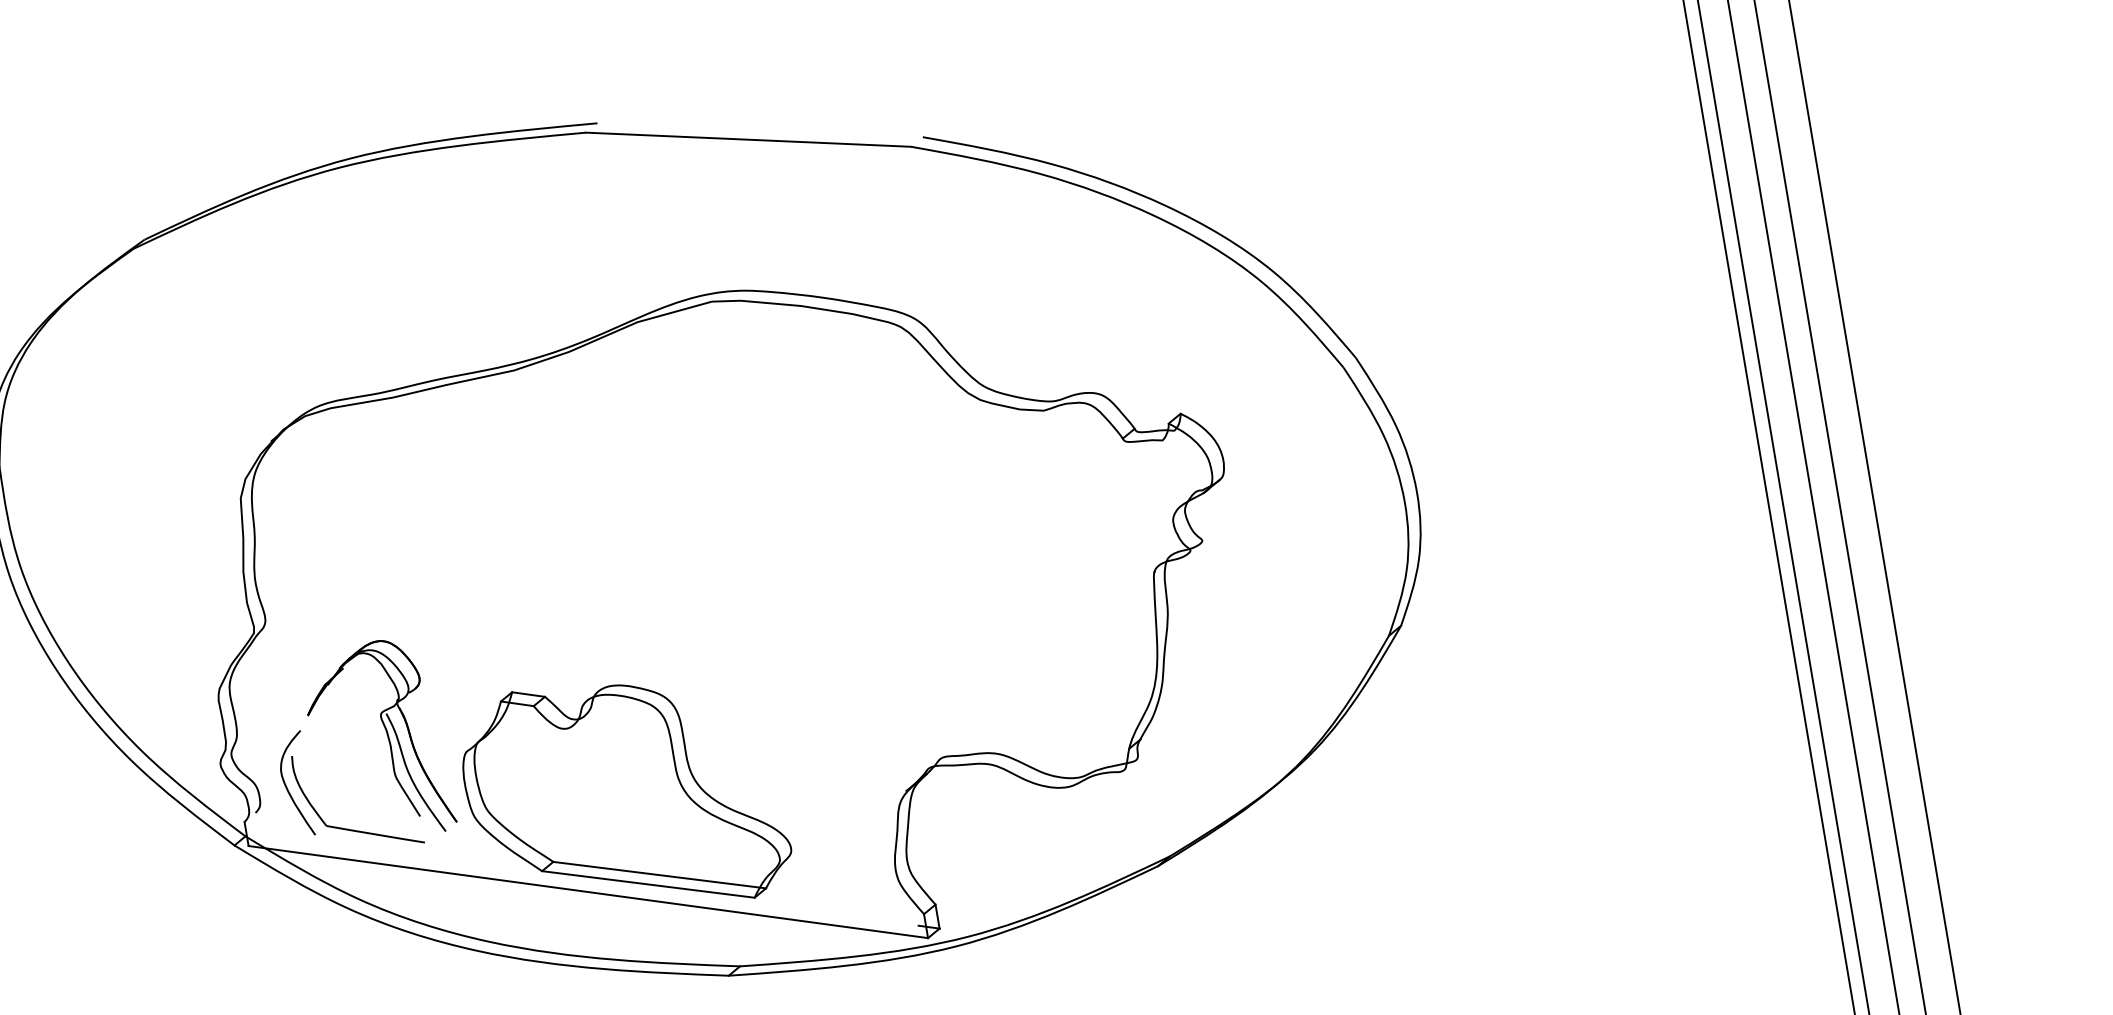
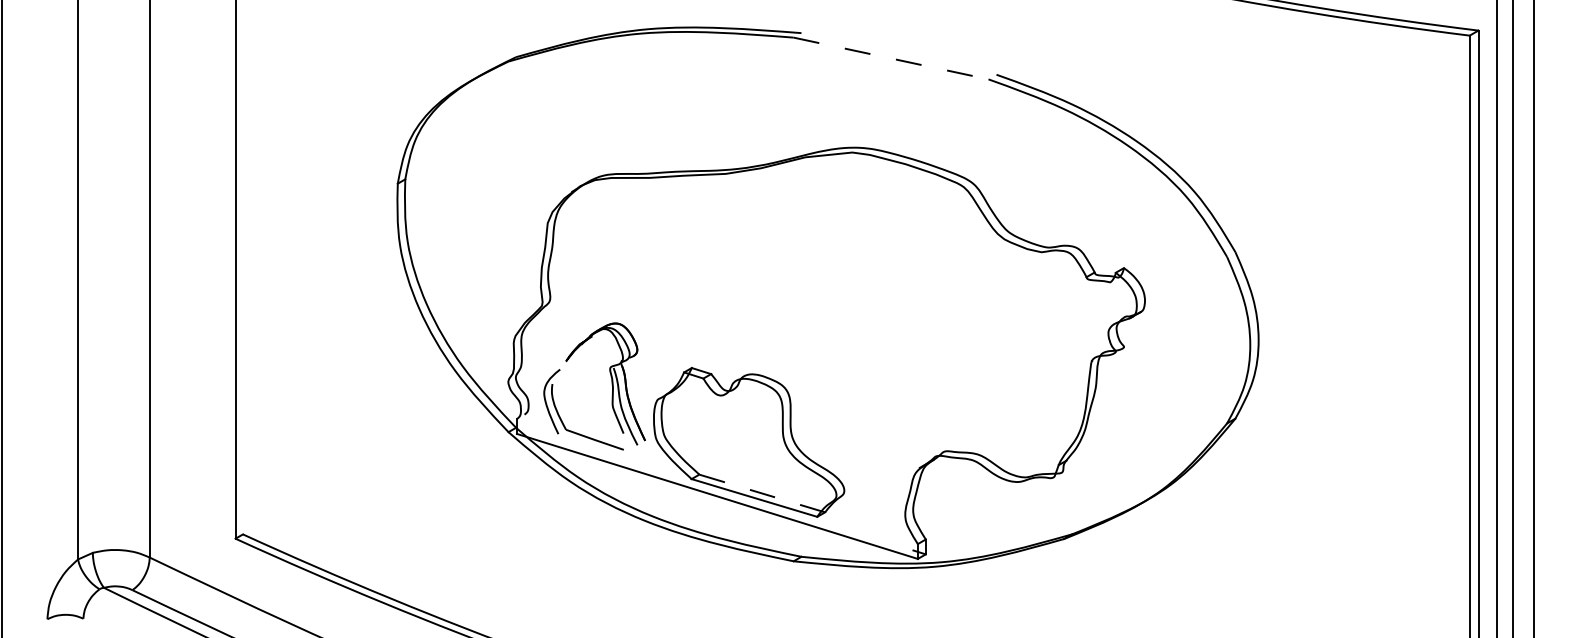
line: (749, 139) -> (891, 58), solid -> dashed
line: (660, 875) -> (762, 493), solid -> dashed

